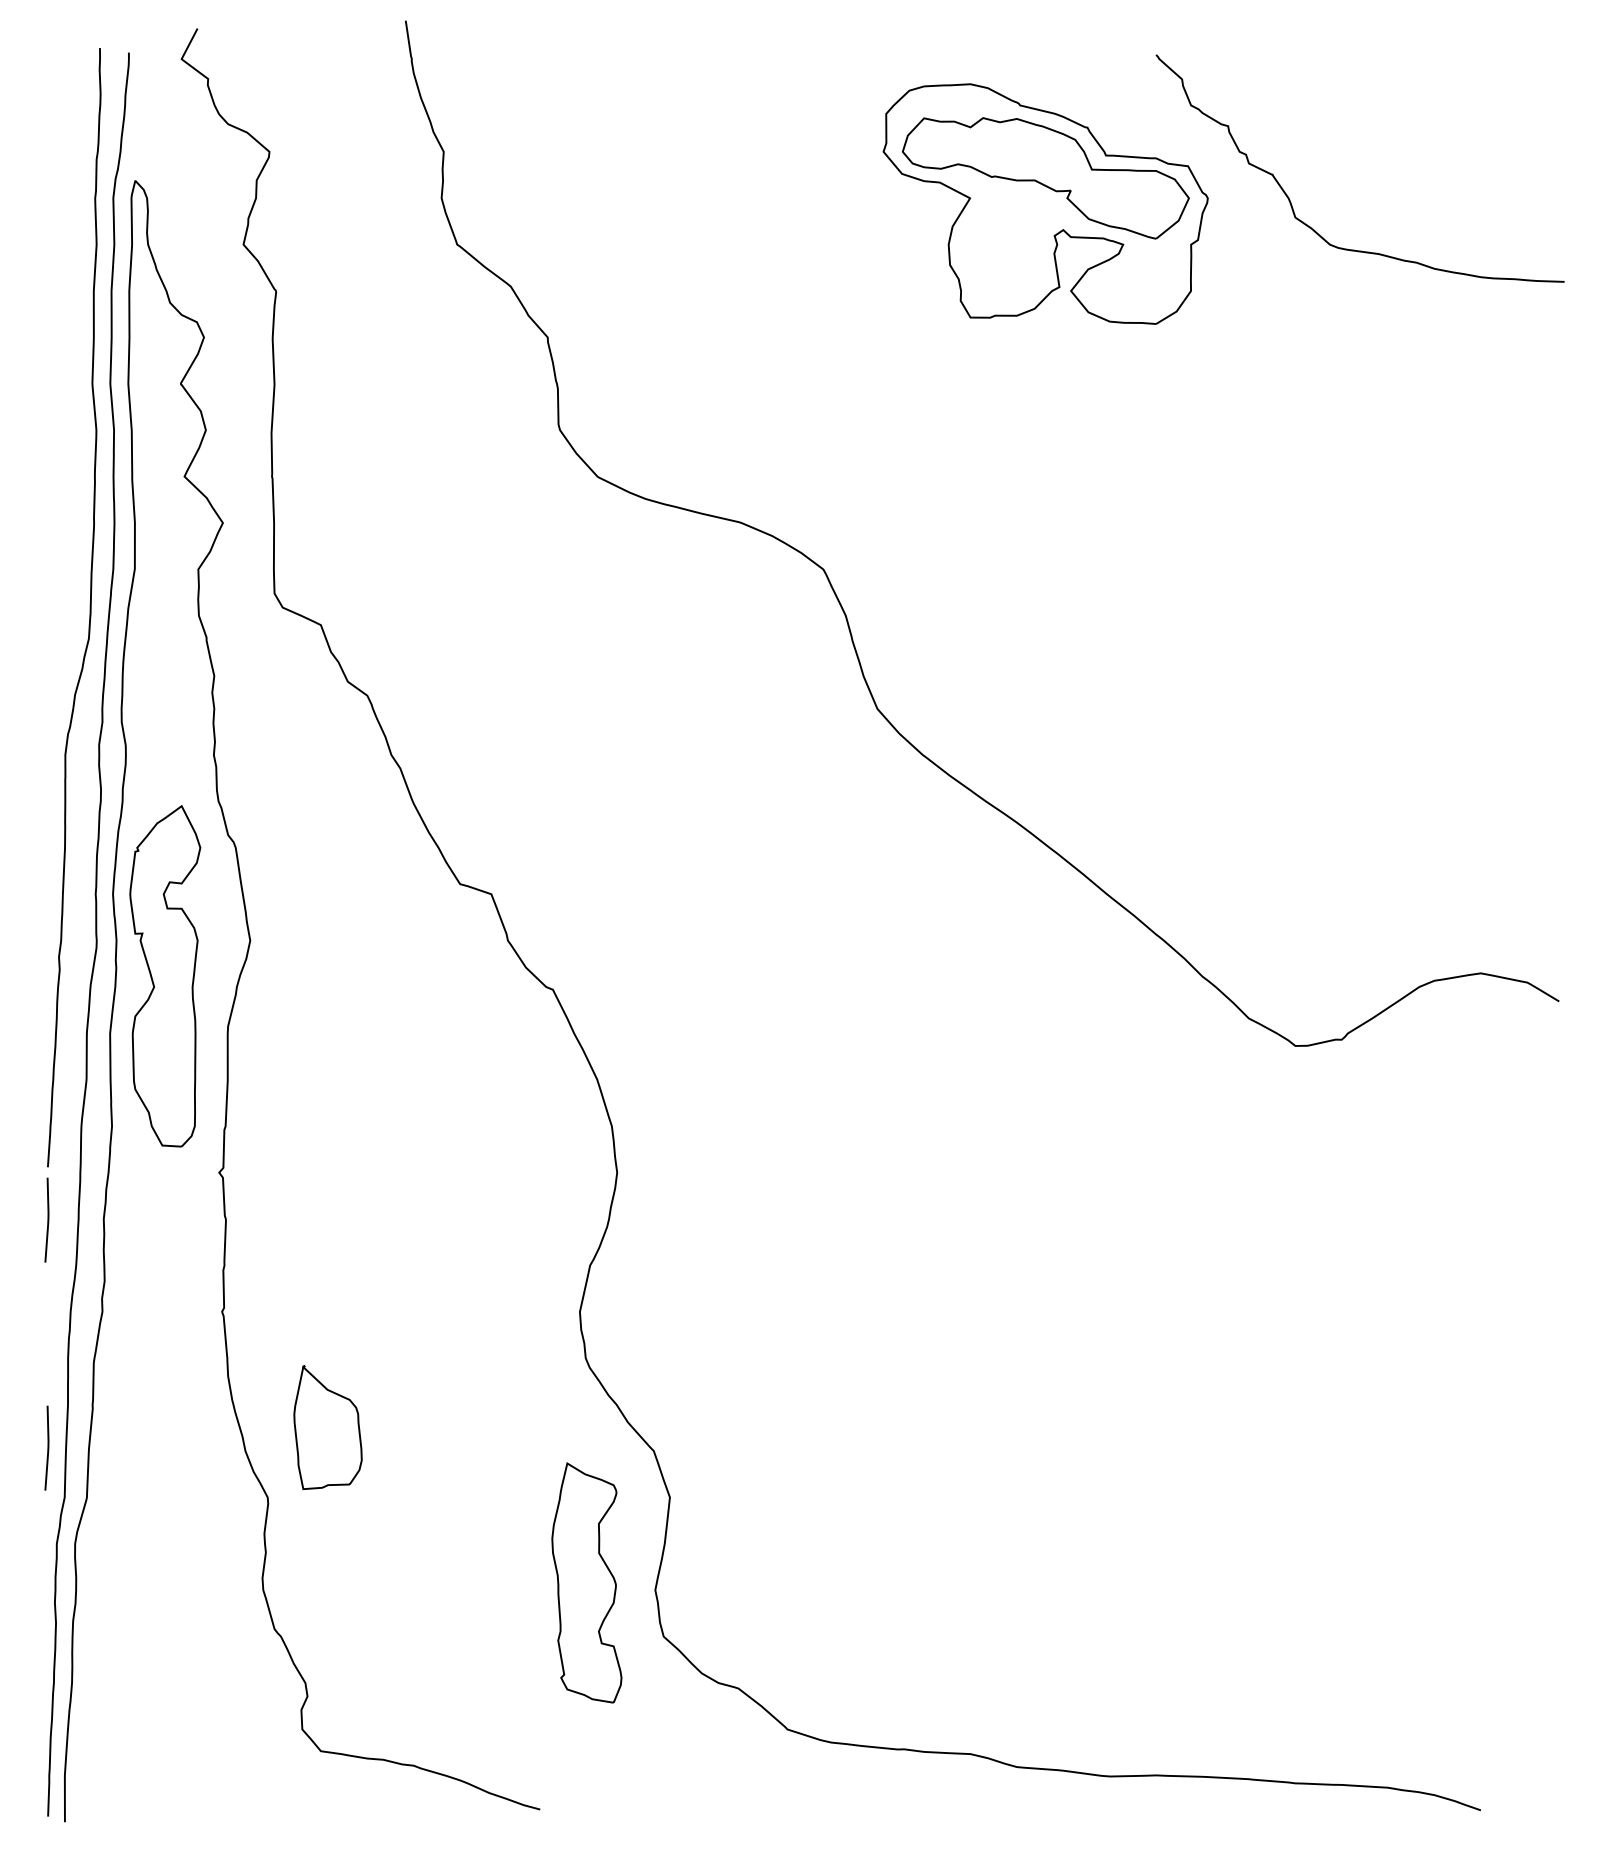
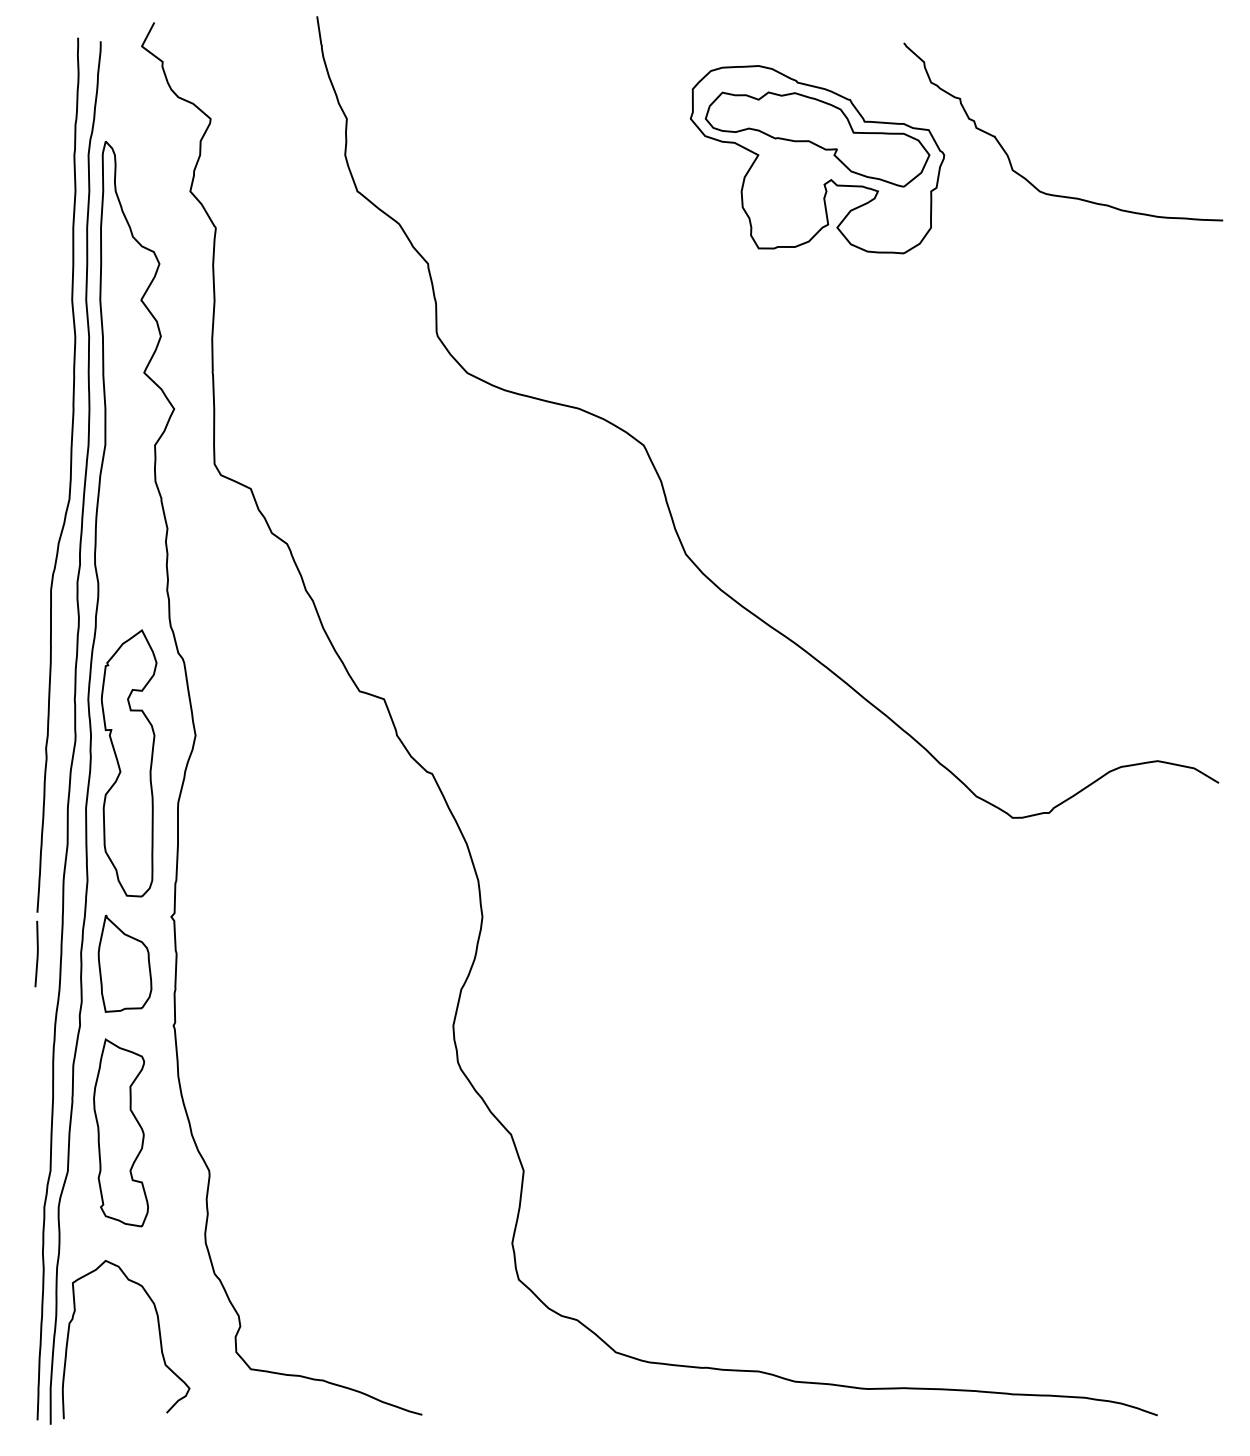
part: (327, 1427) -> (124, 963), moved
line: (47, 1447) -> (37, 1131), removed
part: (586, 1582) -> (120, 1132), moved
curve: (203, 1706) -> (159, 1334), added

